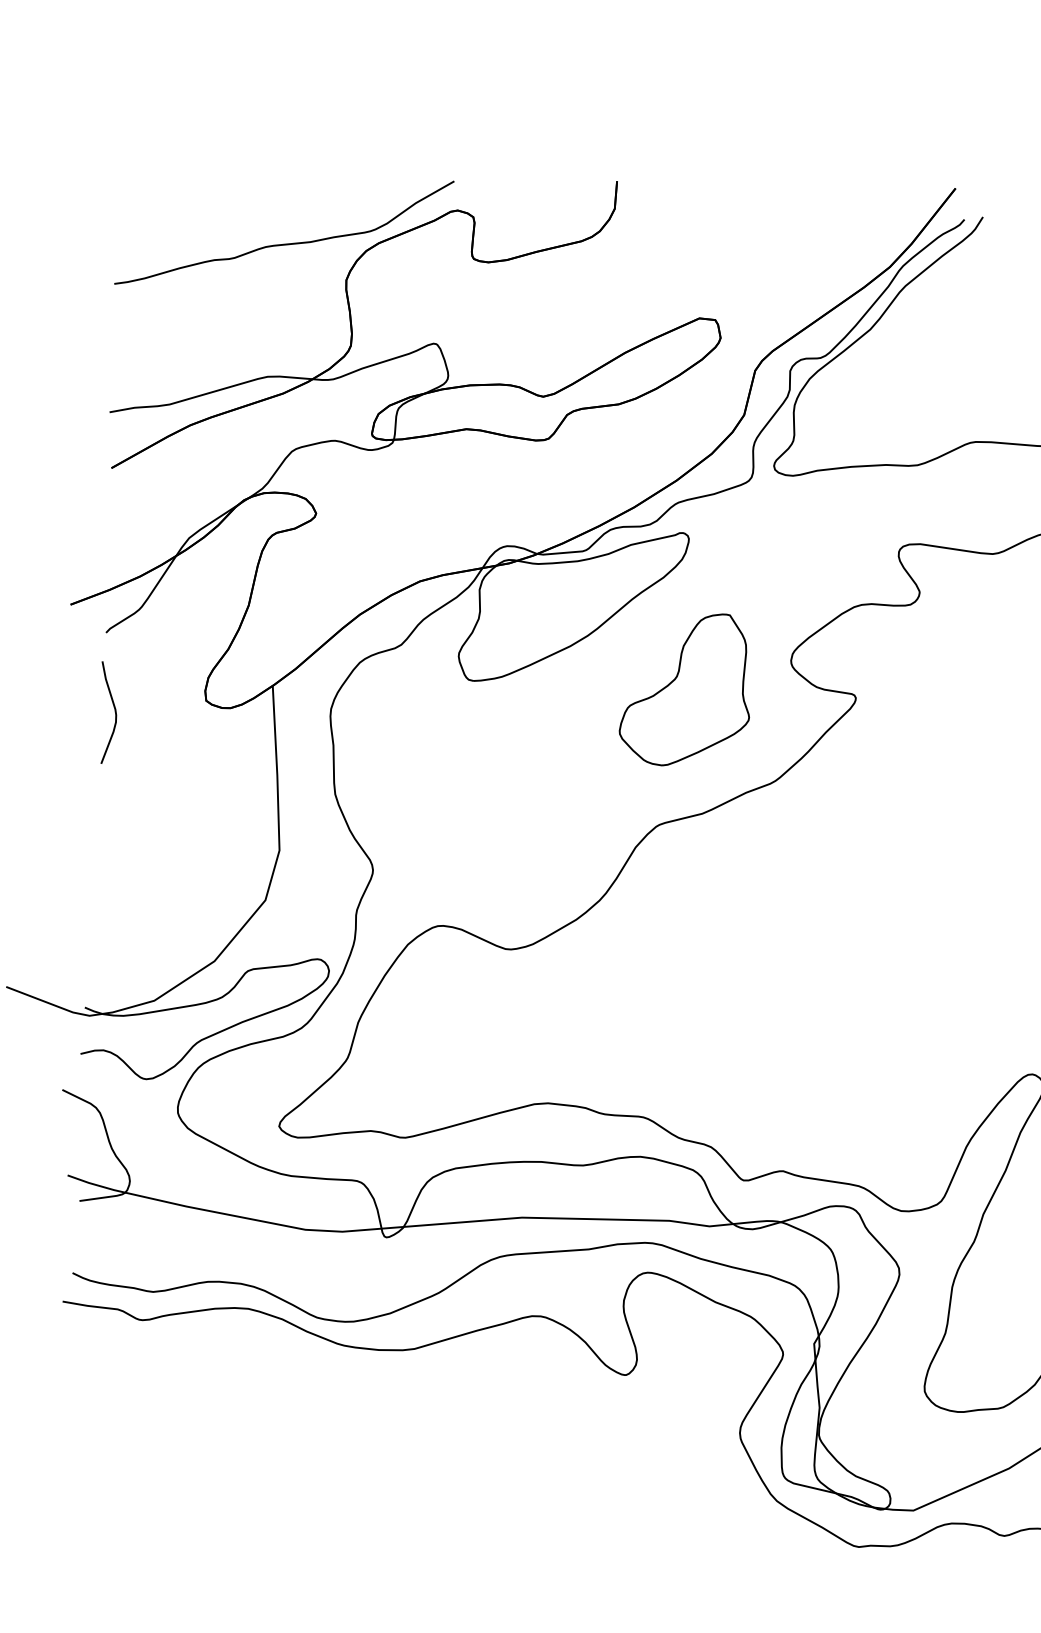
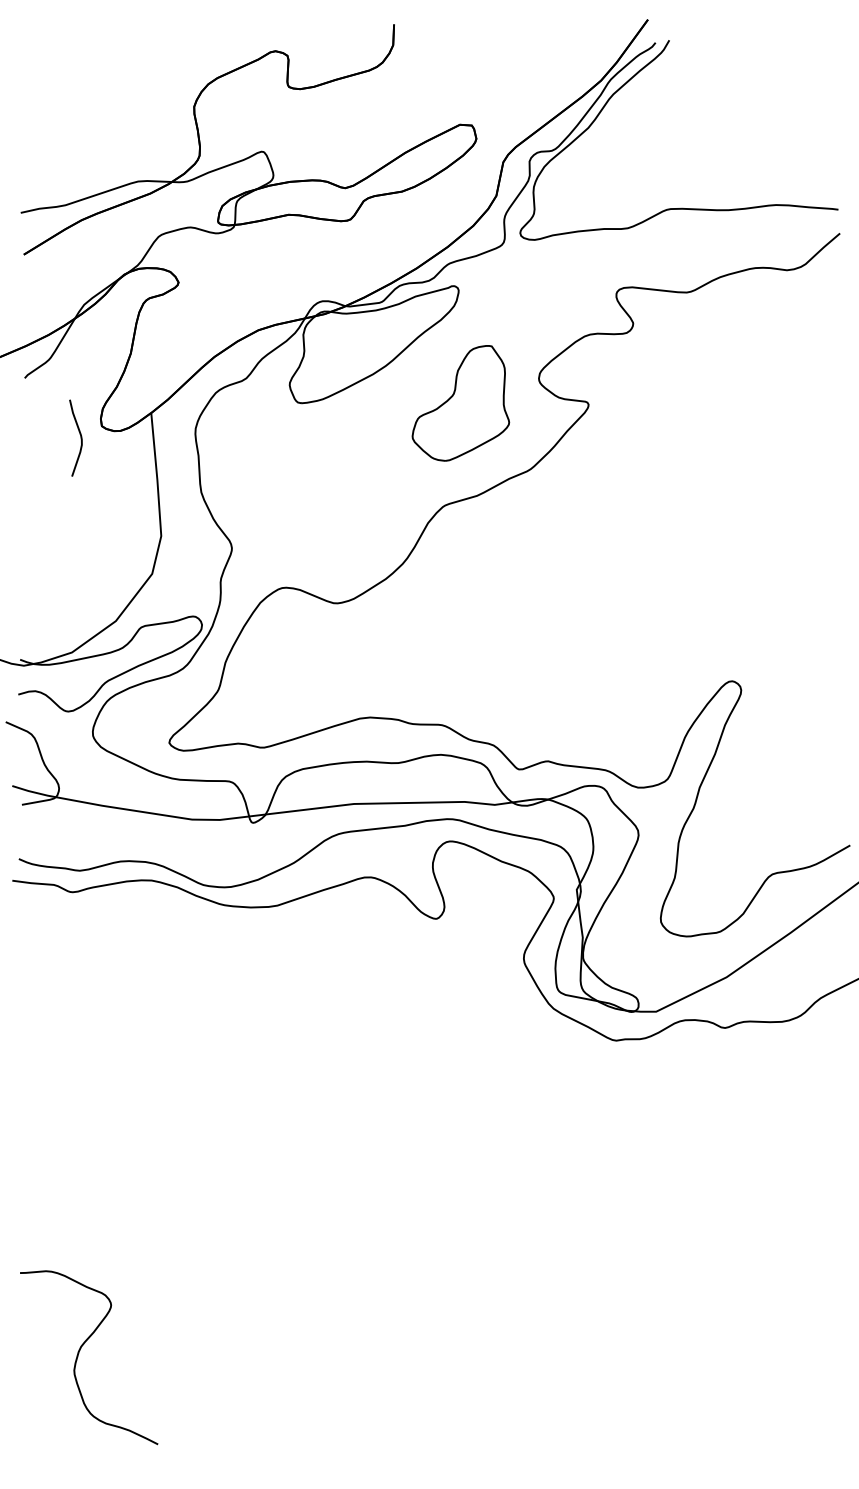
curve: (286, 242) -> (148, 80), removed
curve: (113, 708) -> (79, 434), moved

